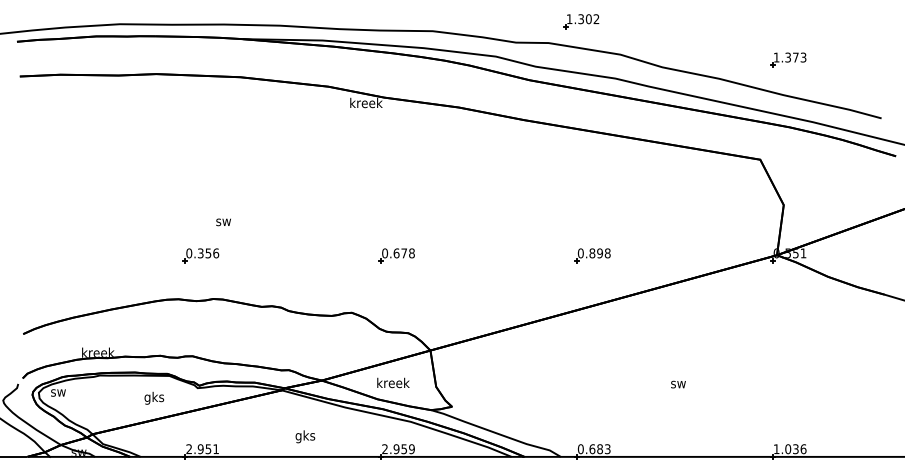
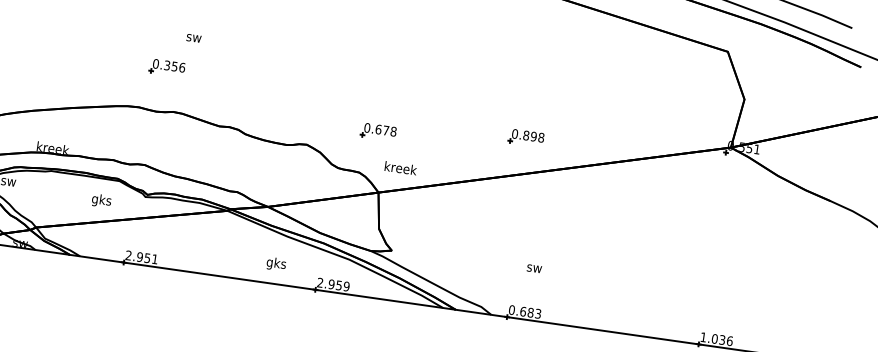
part: (396, 255) -> (378, 131), moved
part: (592, 255) -> (526, 137), moved
text: (393, 382) -> (401, 167), moved
text: (678, 384) -> (534, 268), moved
text: (305, 436) -> (276, 263), moved

